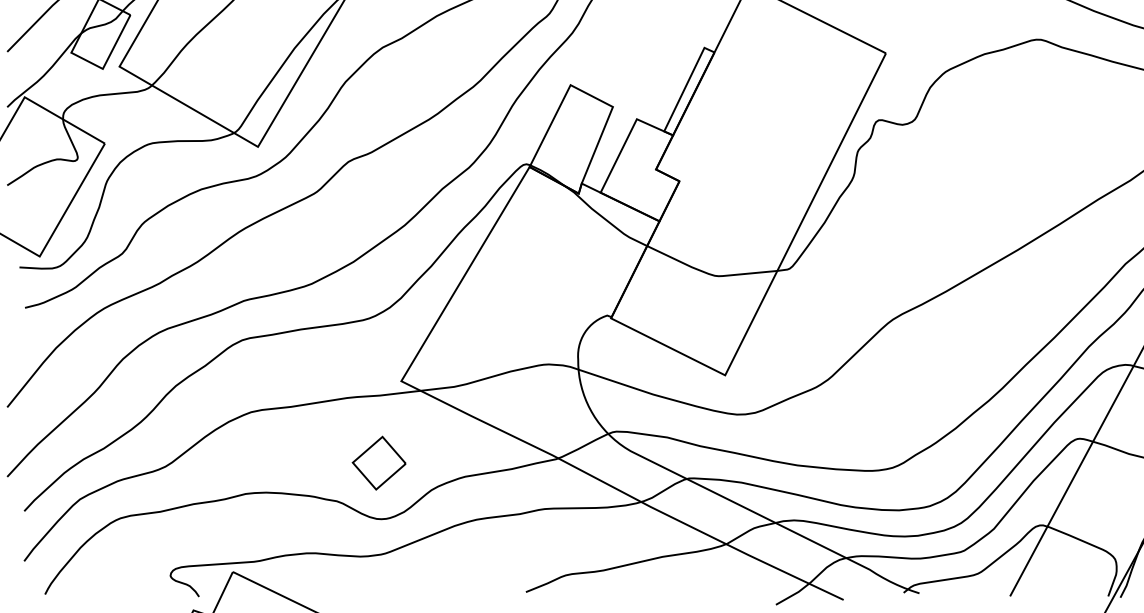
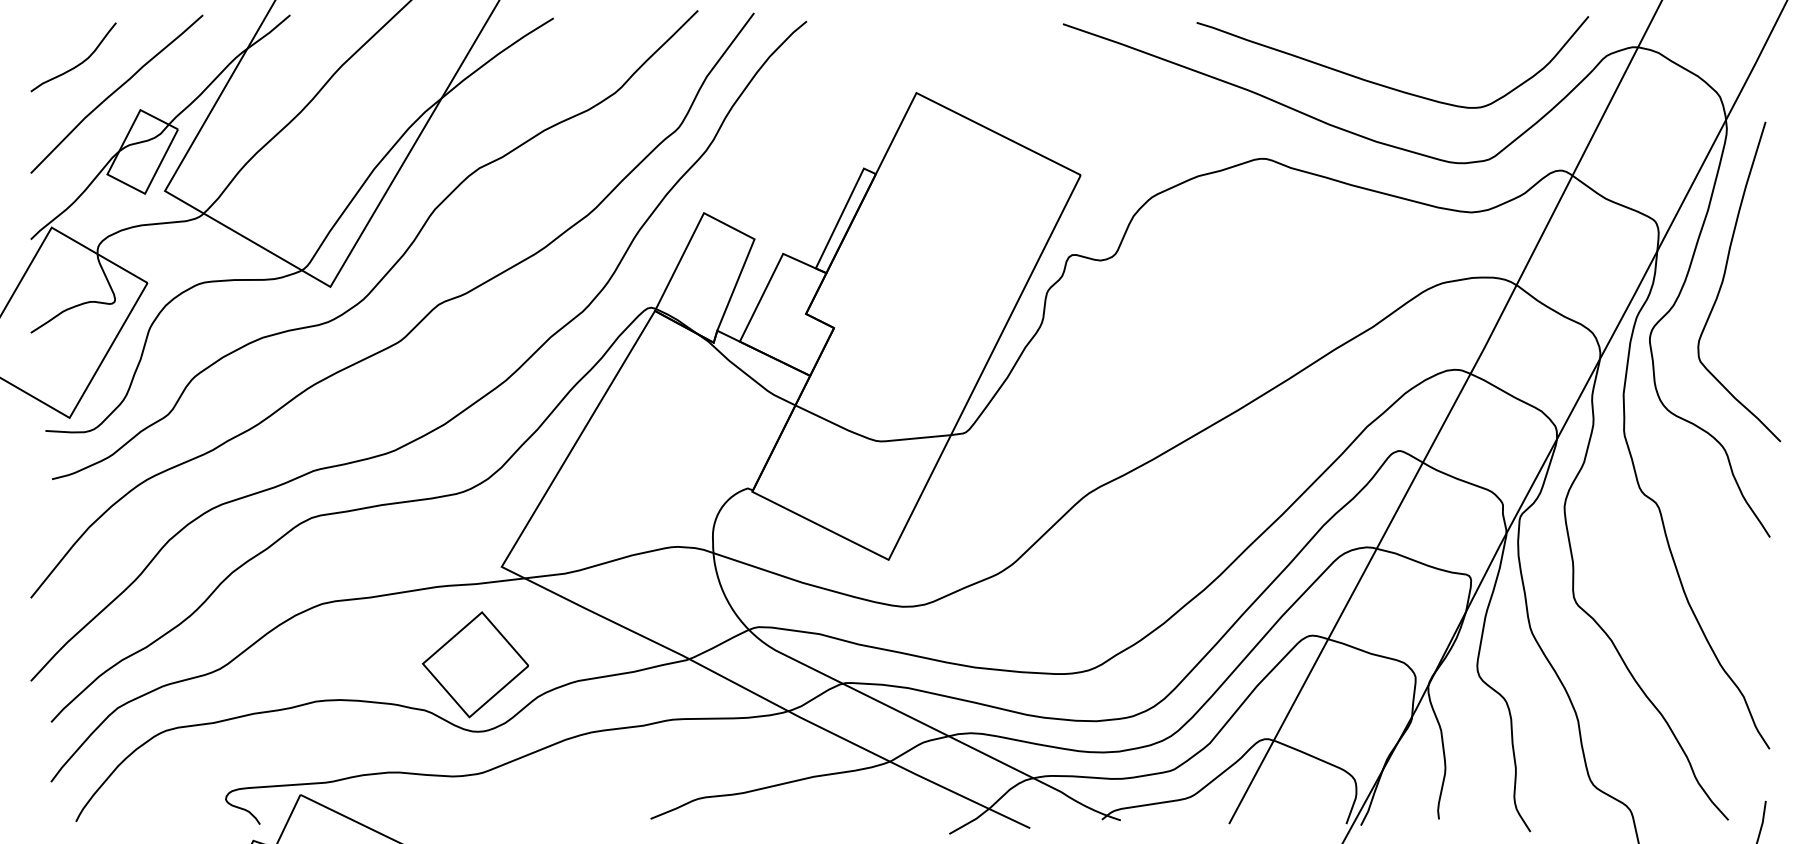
part: (378, 462) -> (474, 664), size x1.67

